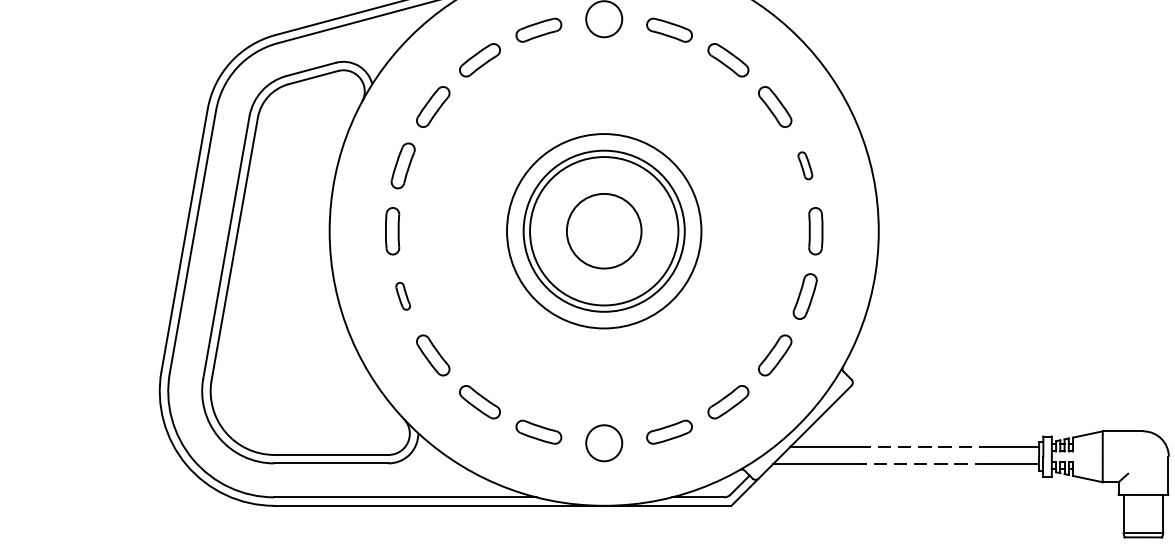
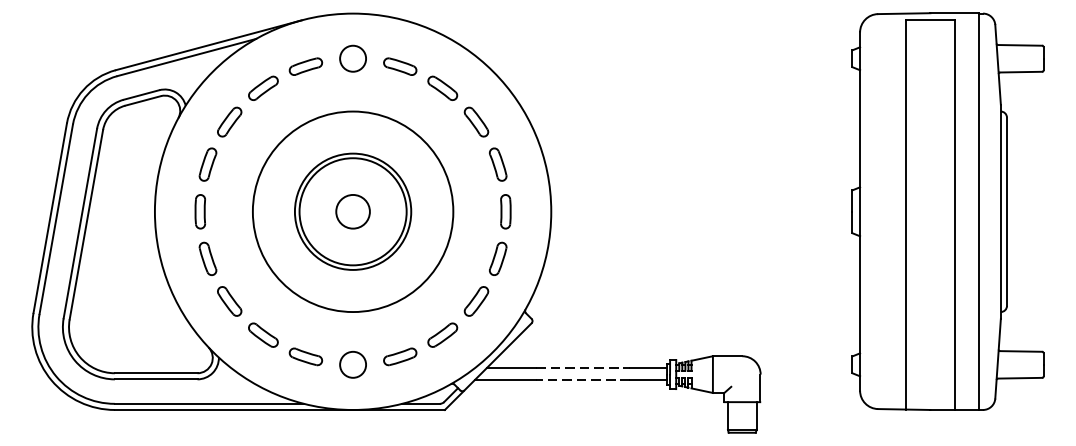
part: (805, 165) -> (498, 164), size x1.67
circle: (603, 230) -> (352, 211), size x0.62
circle: (603, 230) -> (352, 211), size x1.43
part: (402, 295) -> (207, 258), size x1.67

